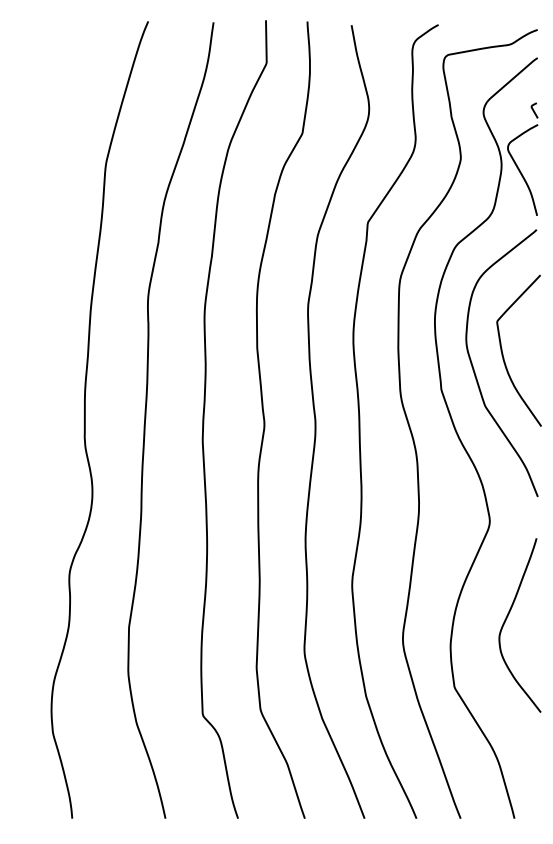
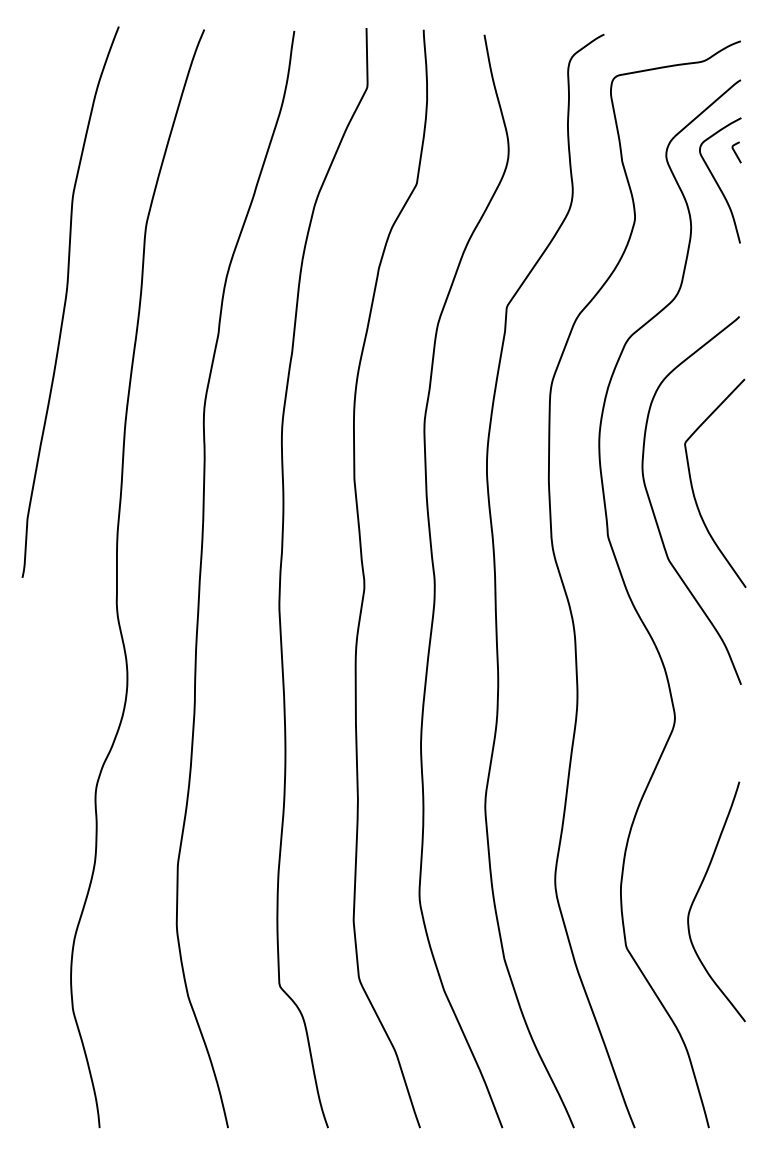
curve: (520, 171) -> (717, 182), moved
curve: (48, 218) -> (66, 301), added
curve: (506, 620) -> (697, 895), moved

